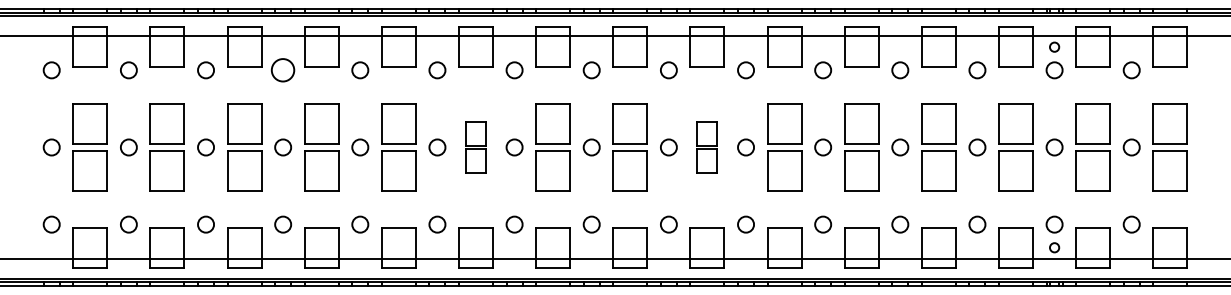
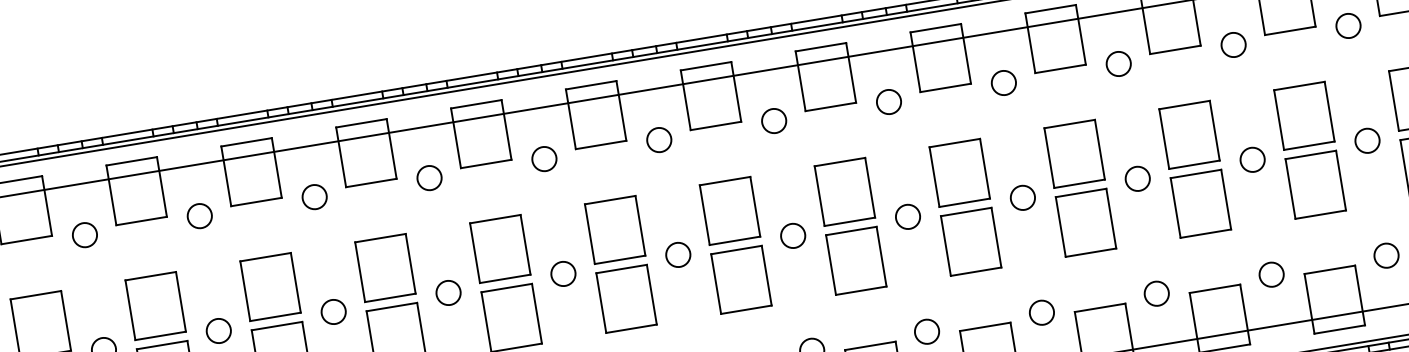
circle: (283, 70) -> (315, 197), size x0.71
part: (475, 147) -> (620, 264), size x1.67
part: (706, 147) -> (964, 207), size x1.67

